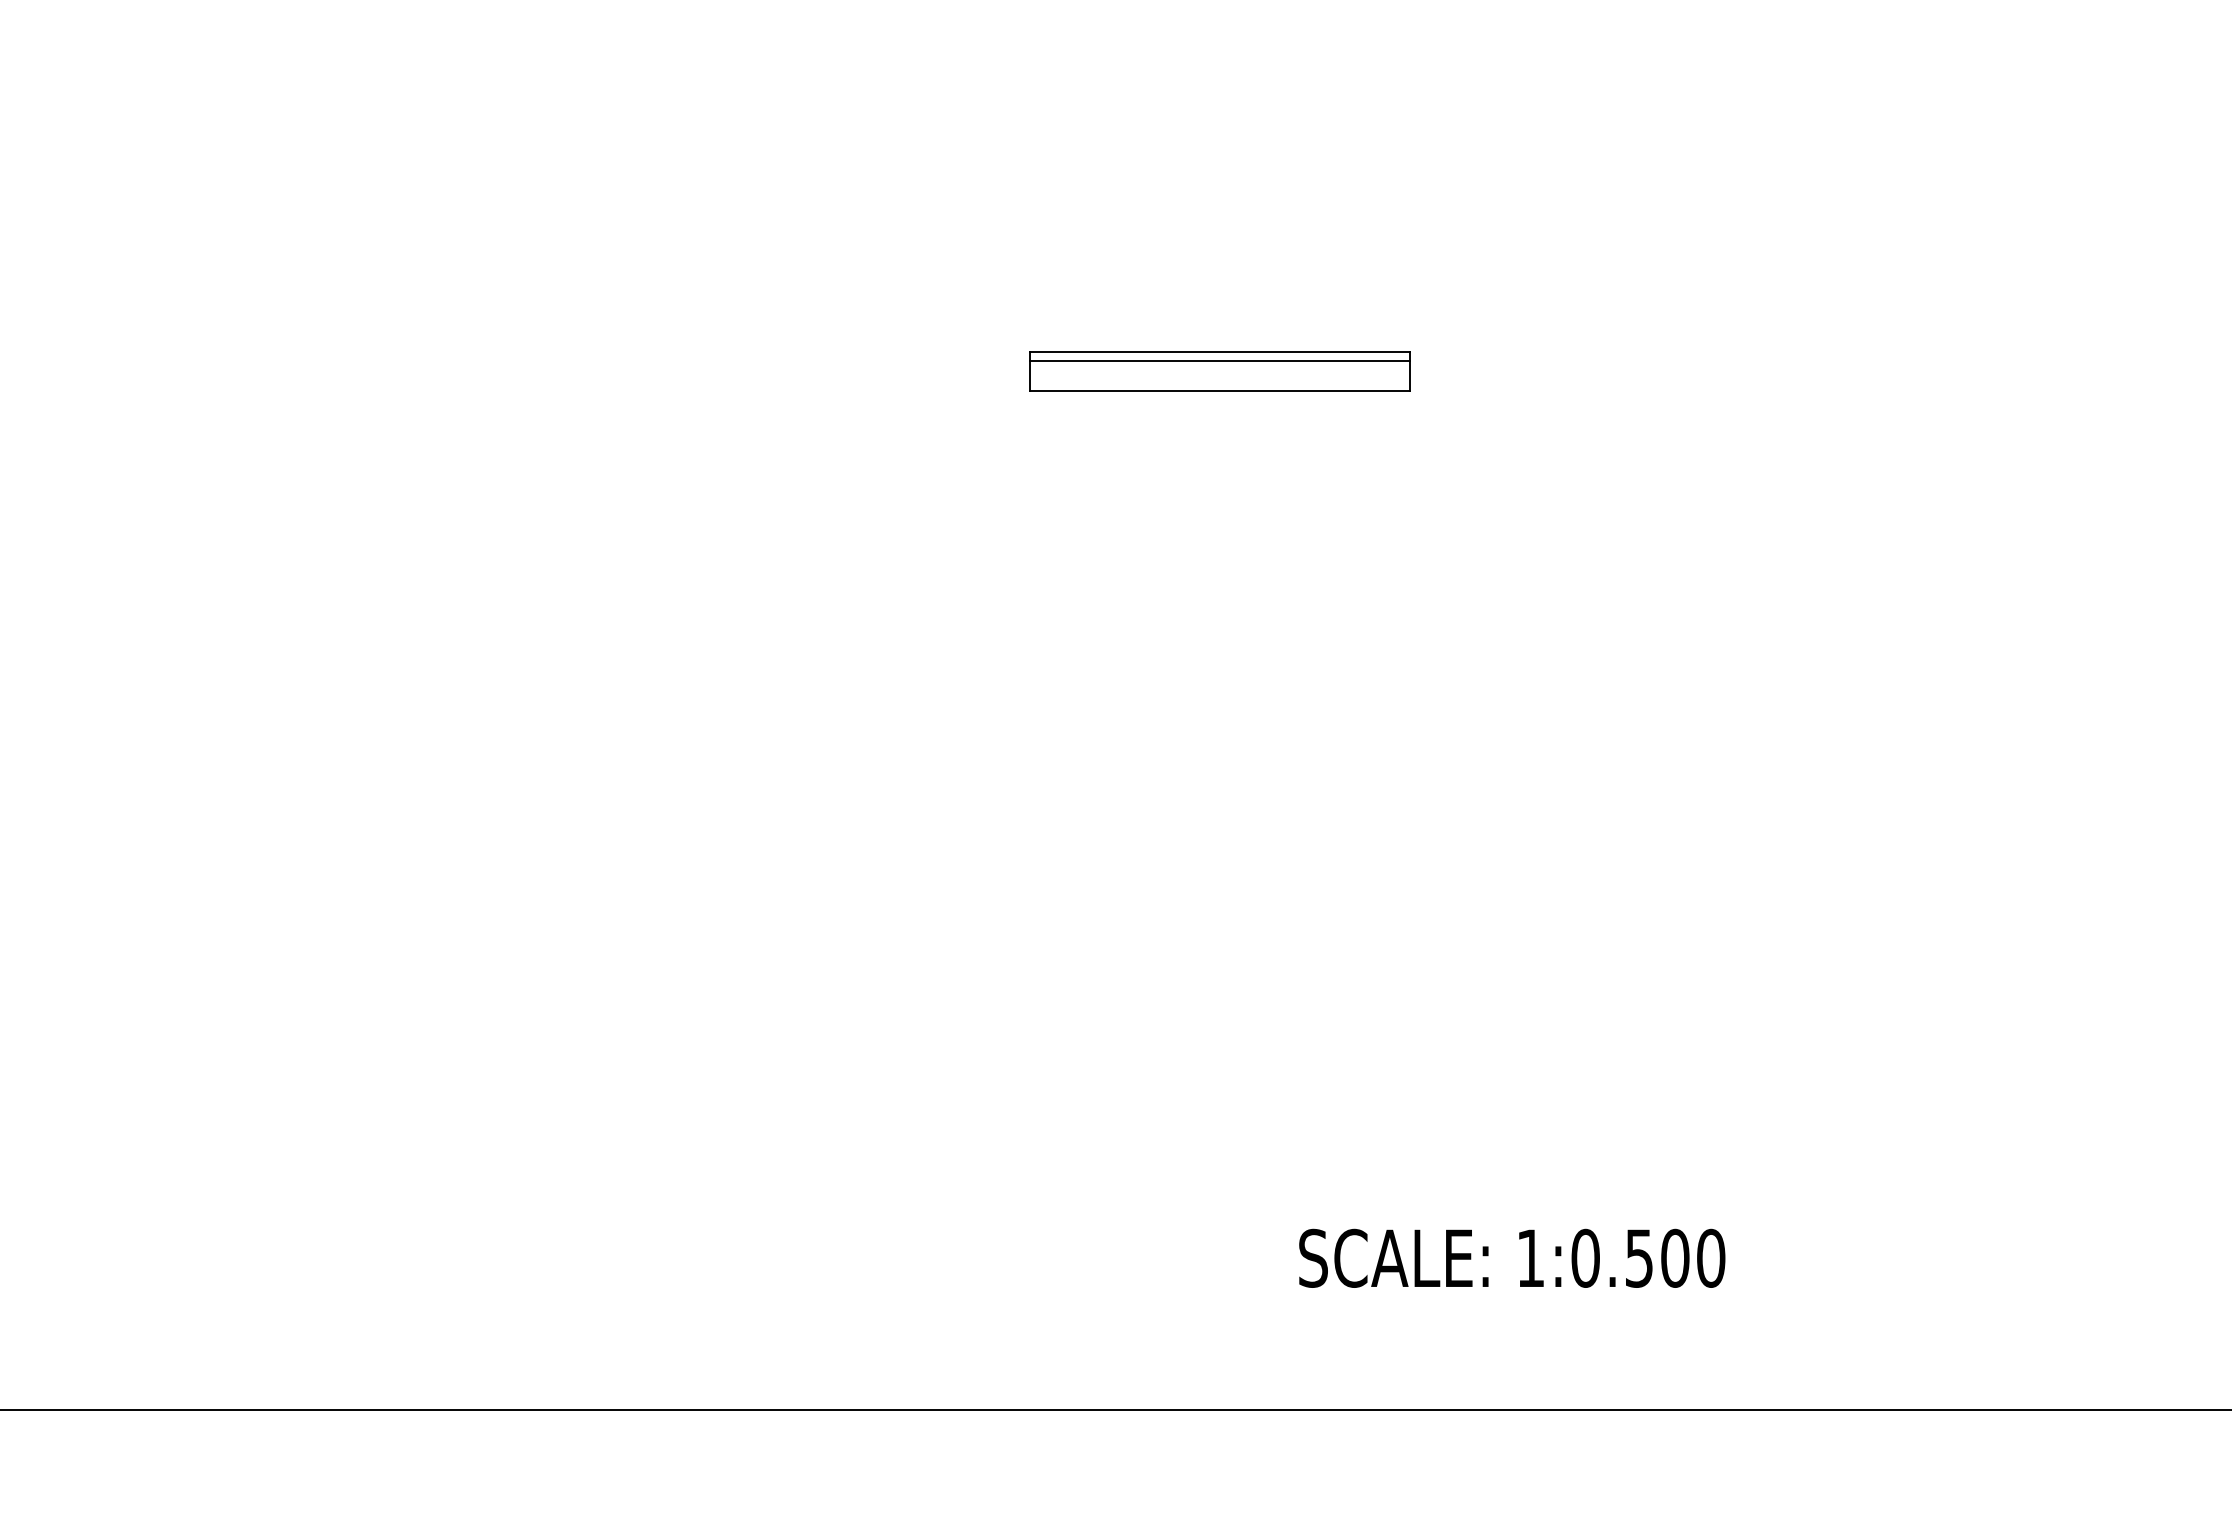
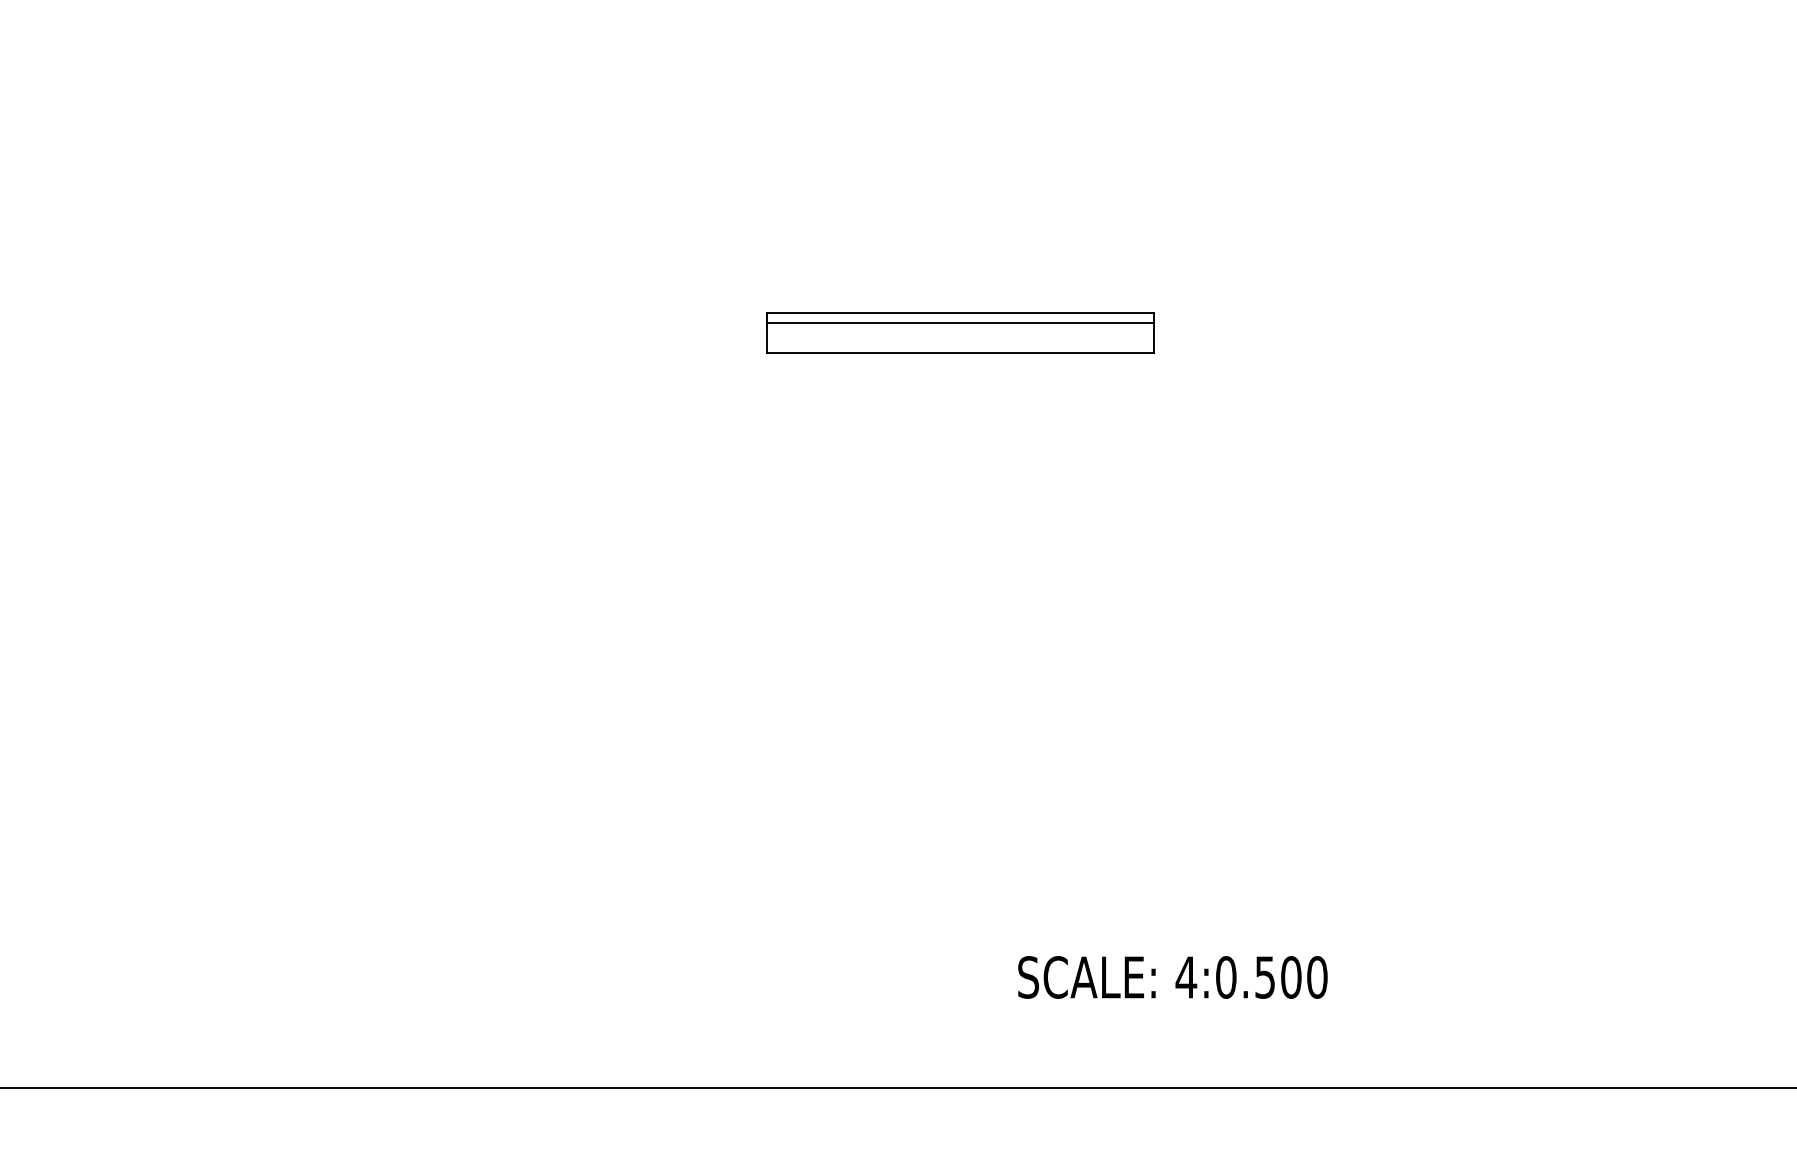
part: (1219, 370) -> (960, 332), size x1.4
text: (1530, 1258) -> (1186, 977), 1:0.500 -> 4:0.500

